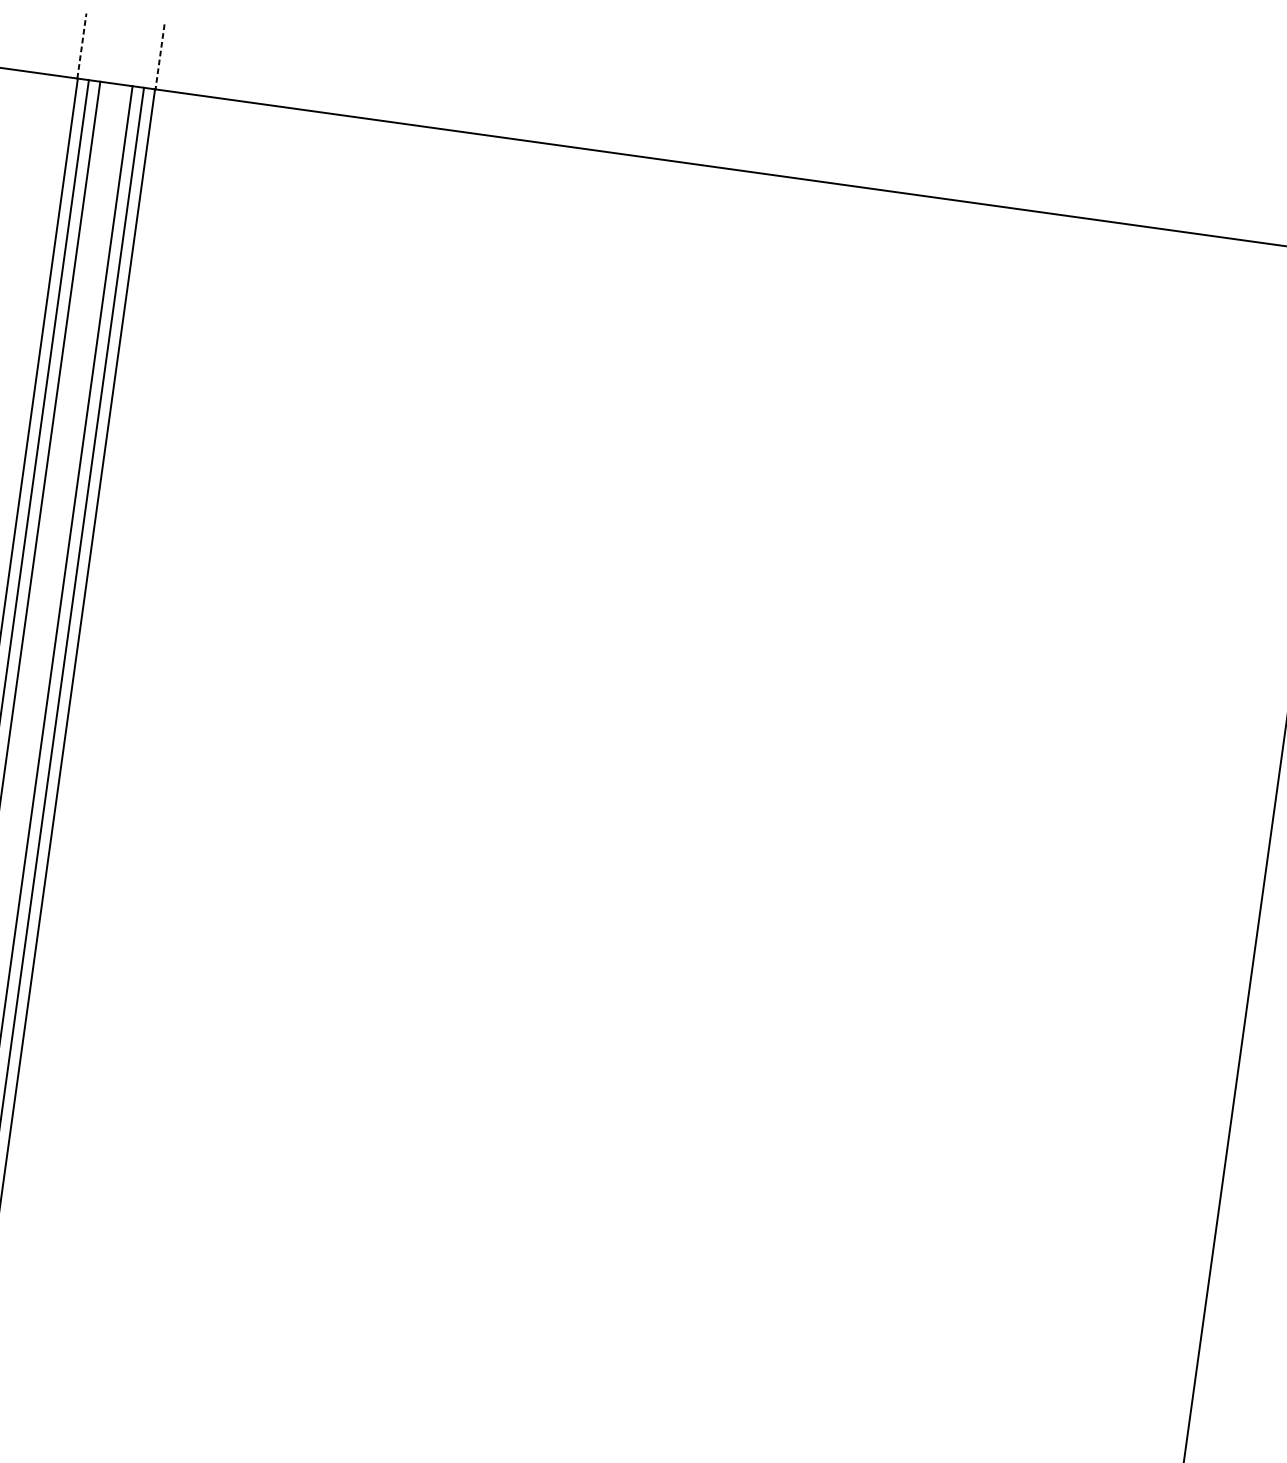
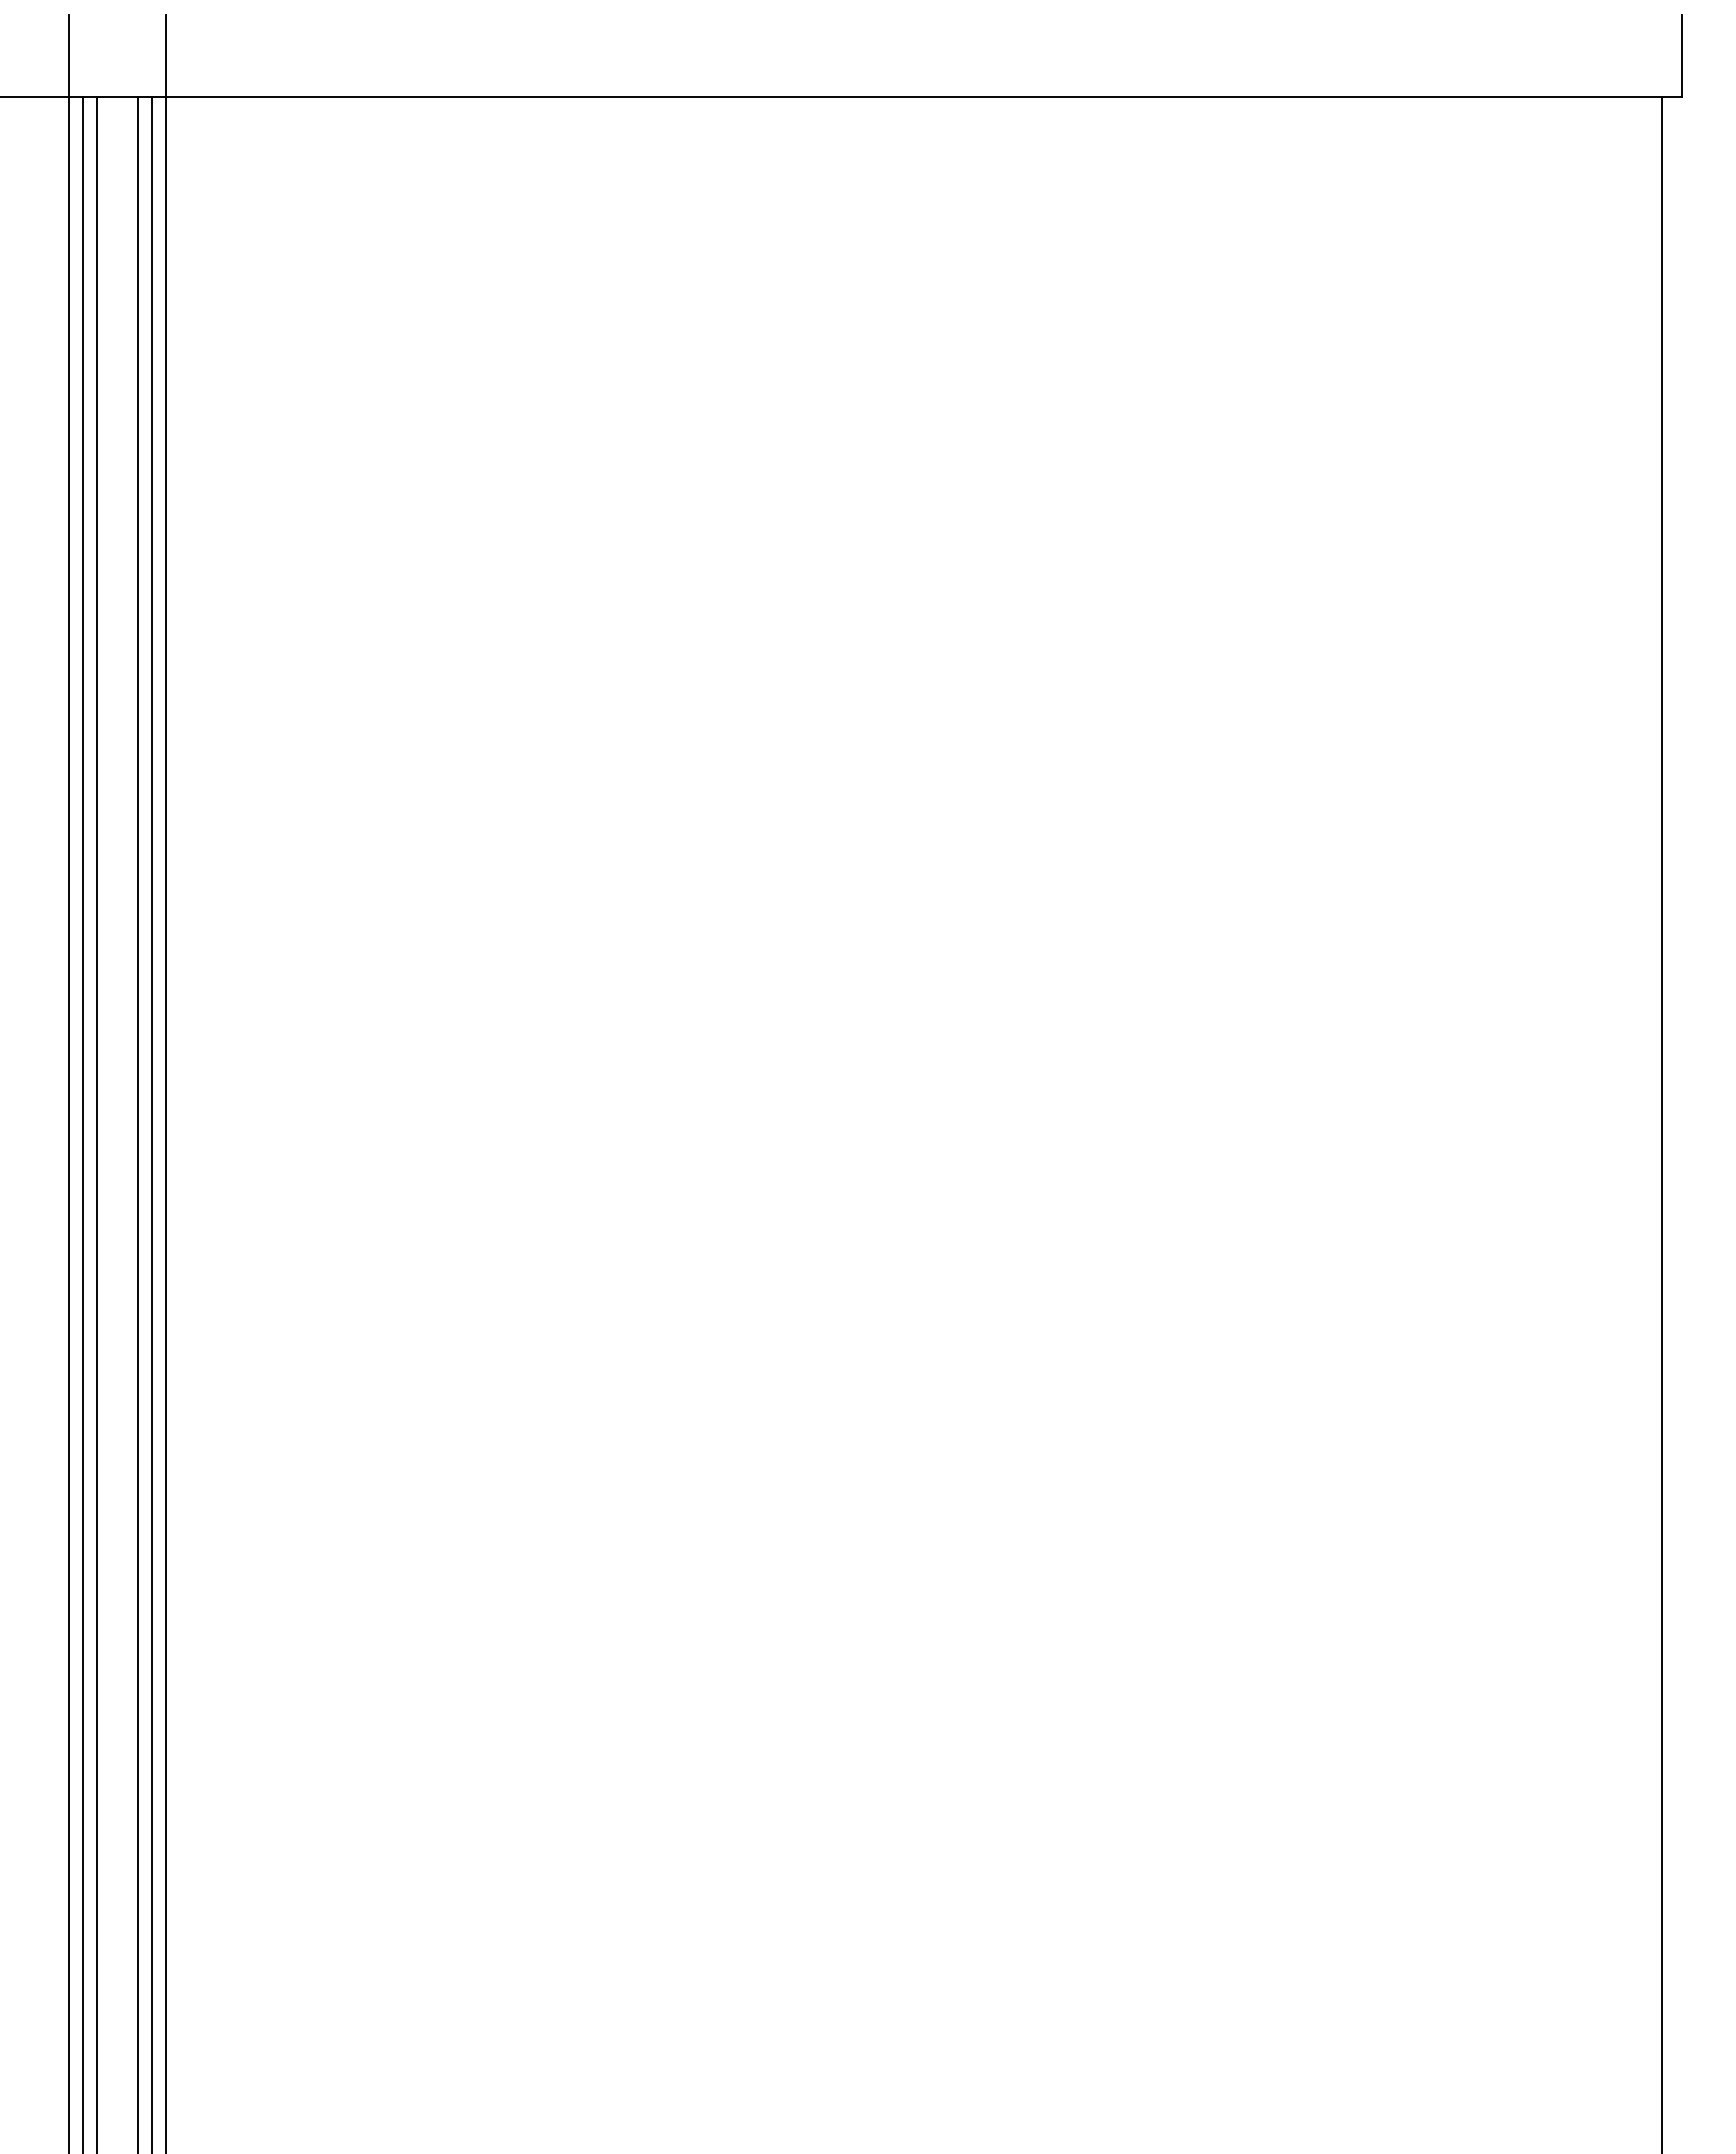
line: (81, 45) -> (68, 55), dashed -> solid
line: (160, 56) -> (166, 55), dashed -> solid

